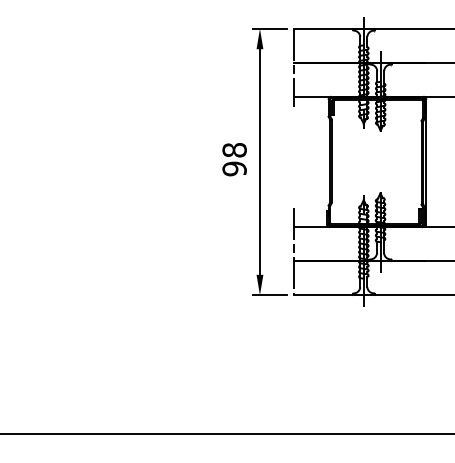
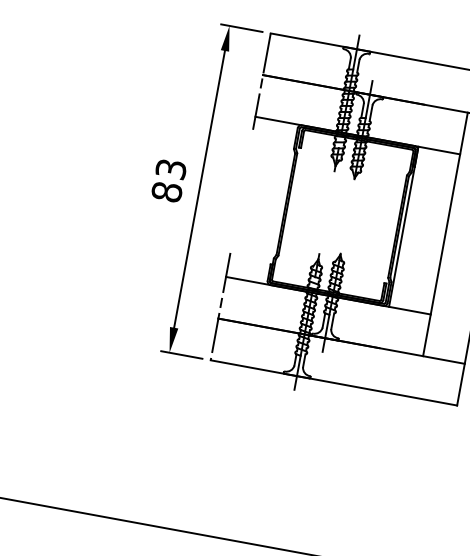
text: (234, 159) -> (168, 180), 98 -> 83

